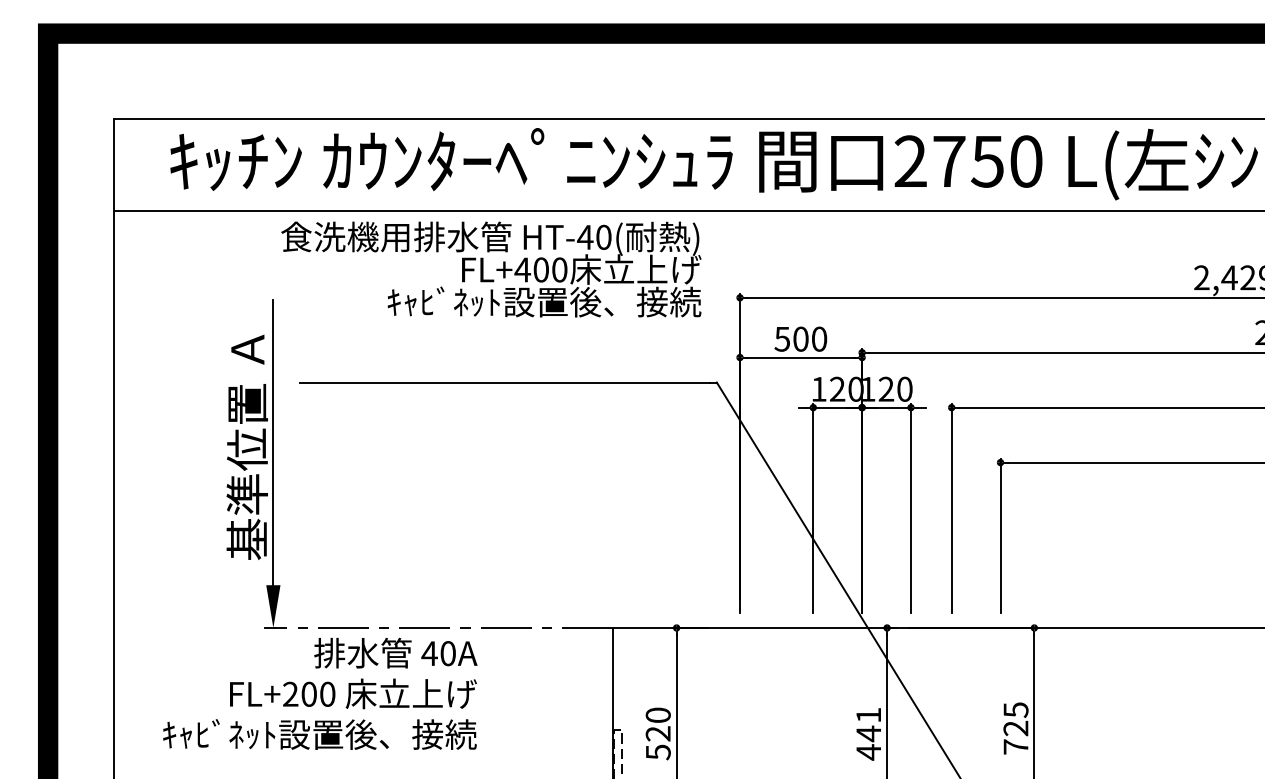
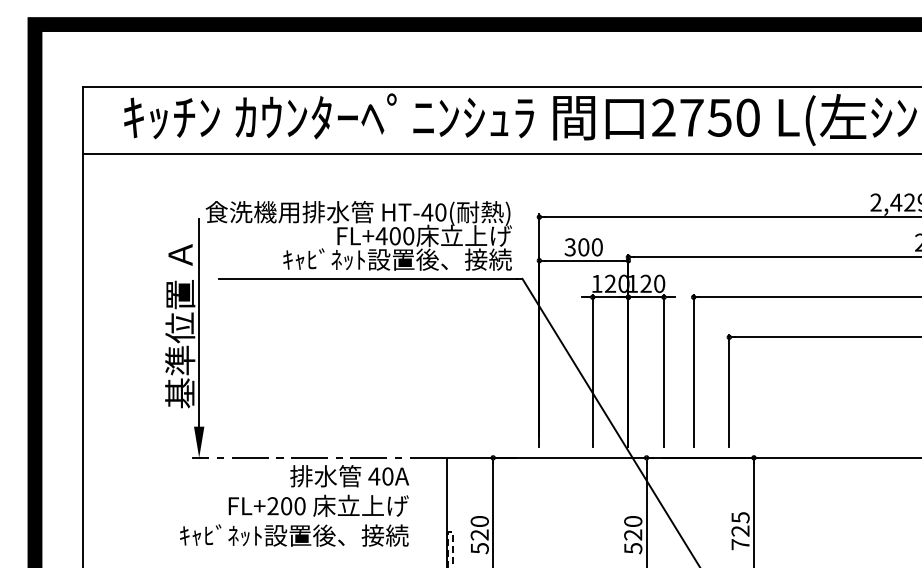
text: (491, 269) -> (358, 235), moved
text: (782, 338) -> (570, 246), 500 -> 300
text: (320, 693) -> (294, 505), moved
text: (868, 733) -> (633, 534), 441 -> 520

